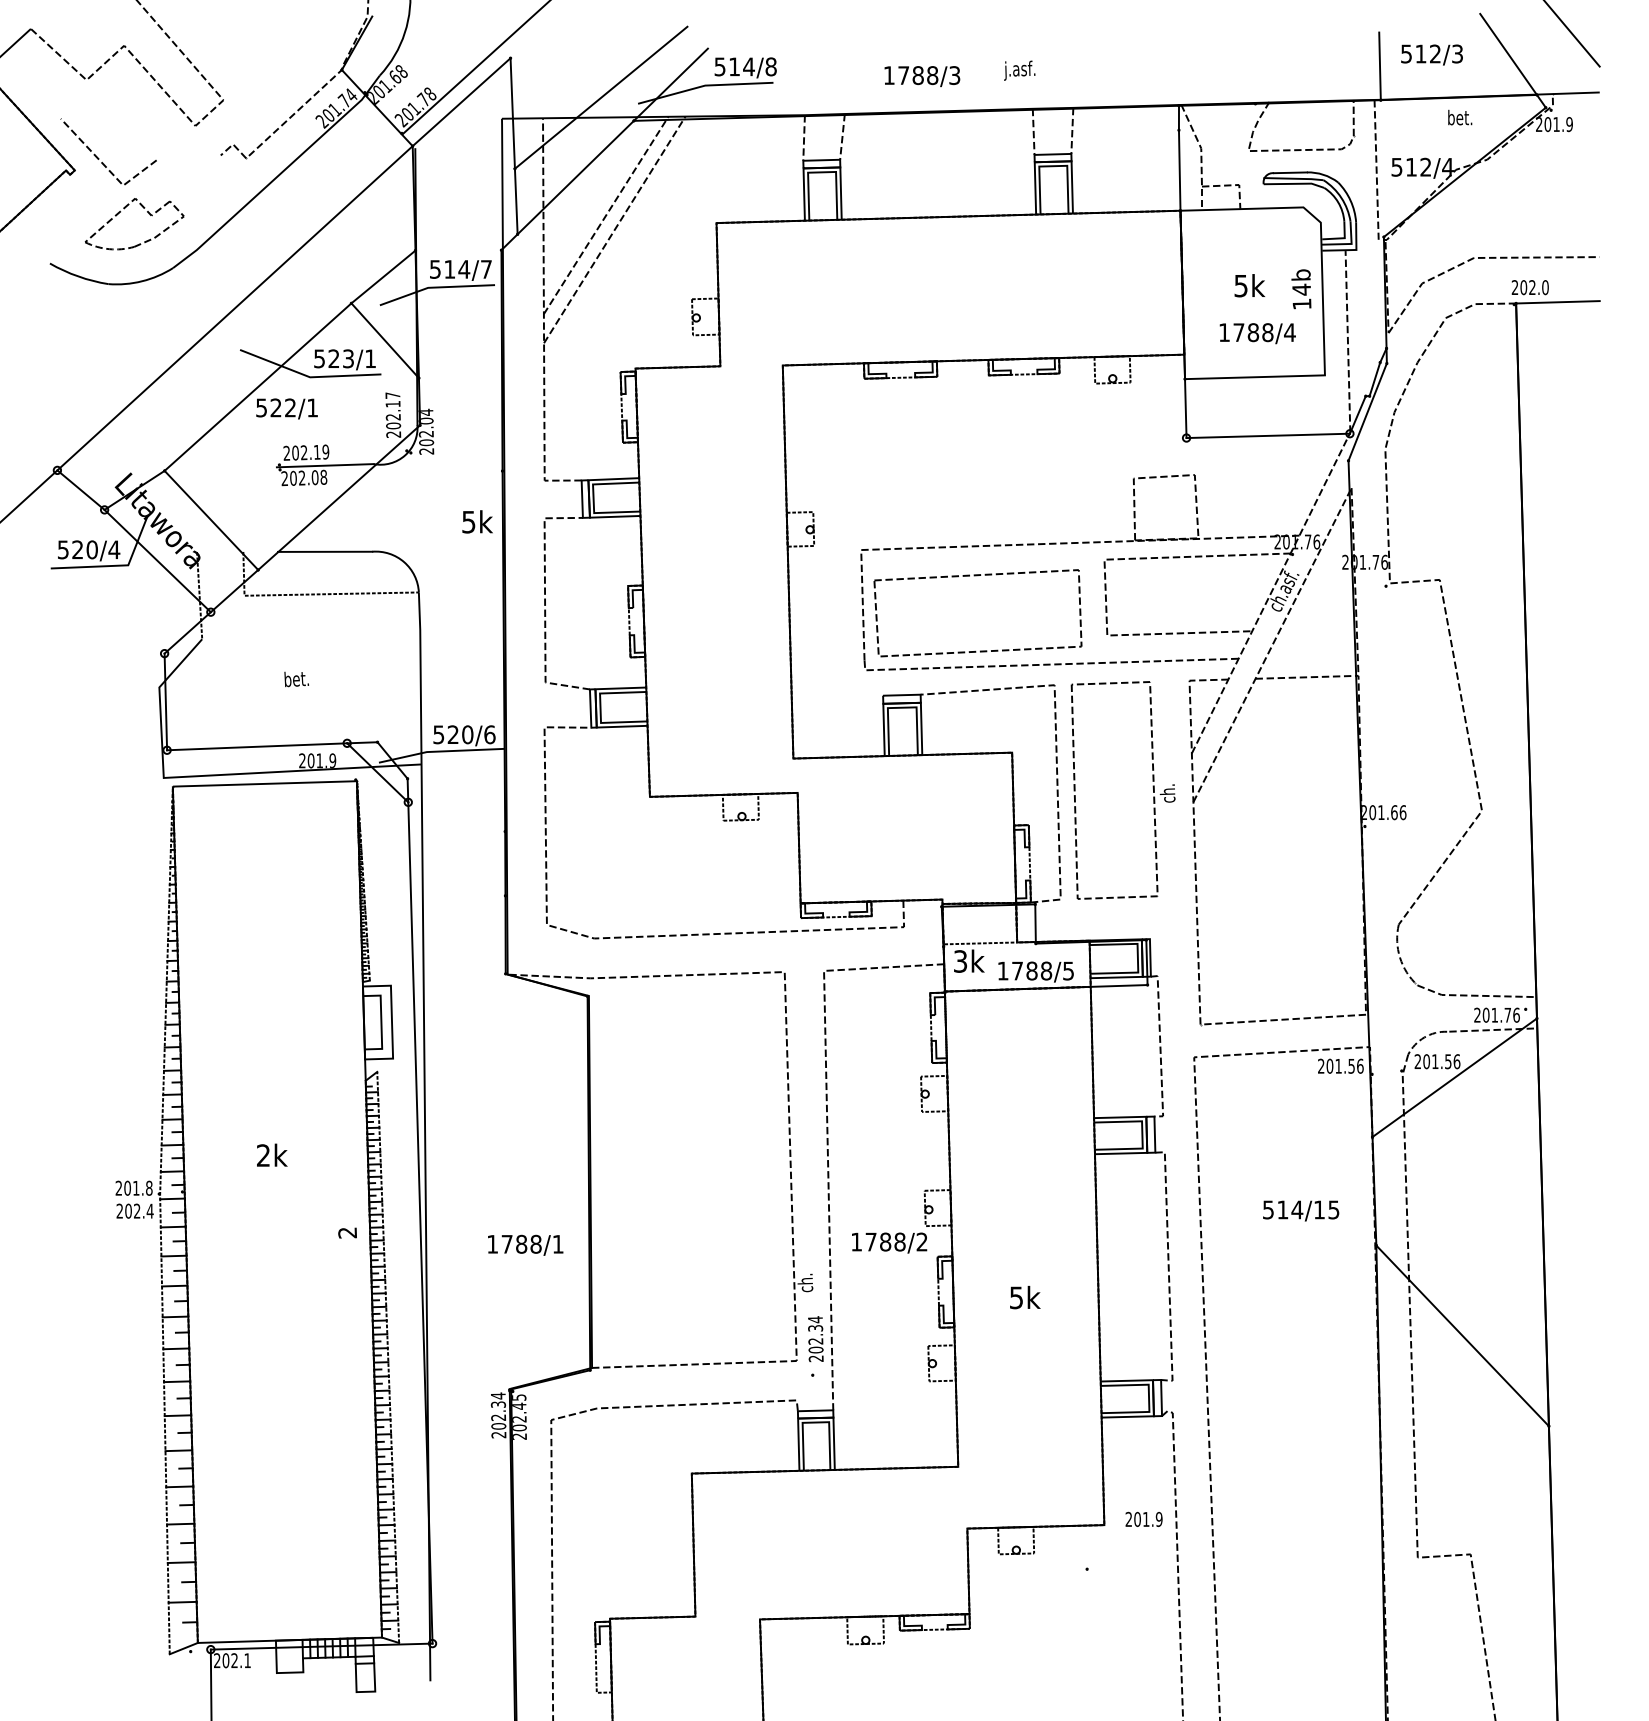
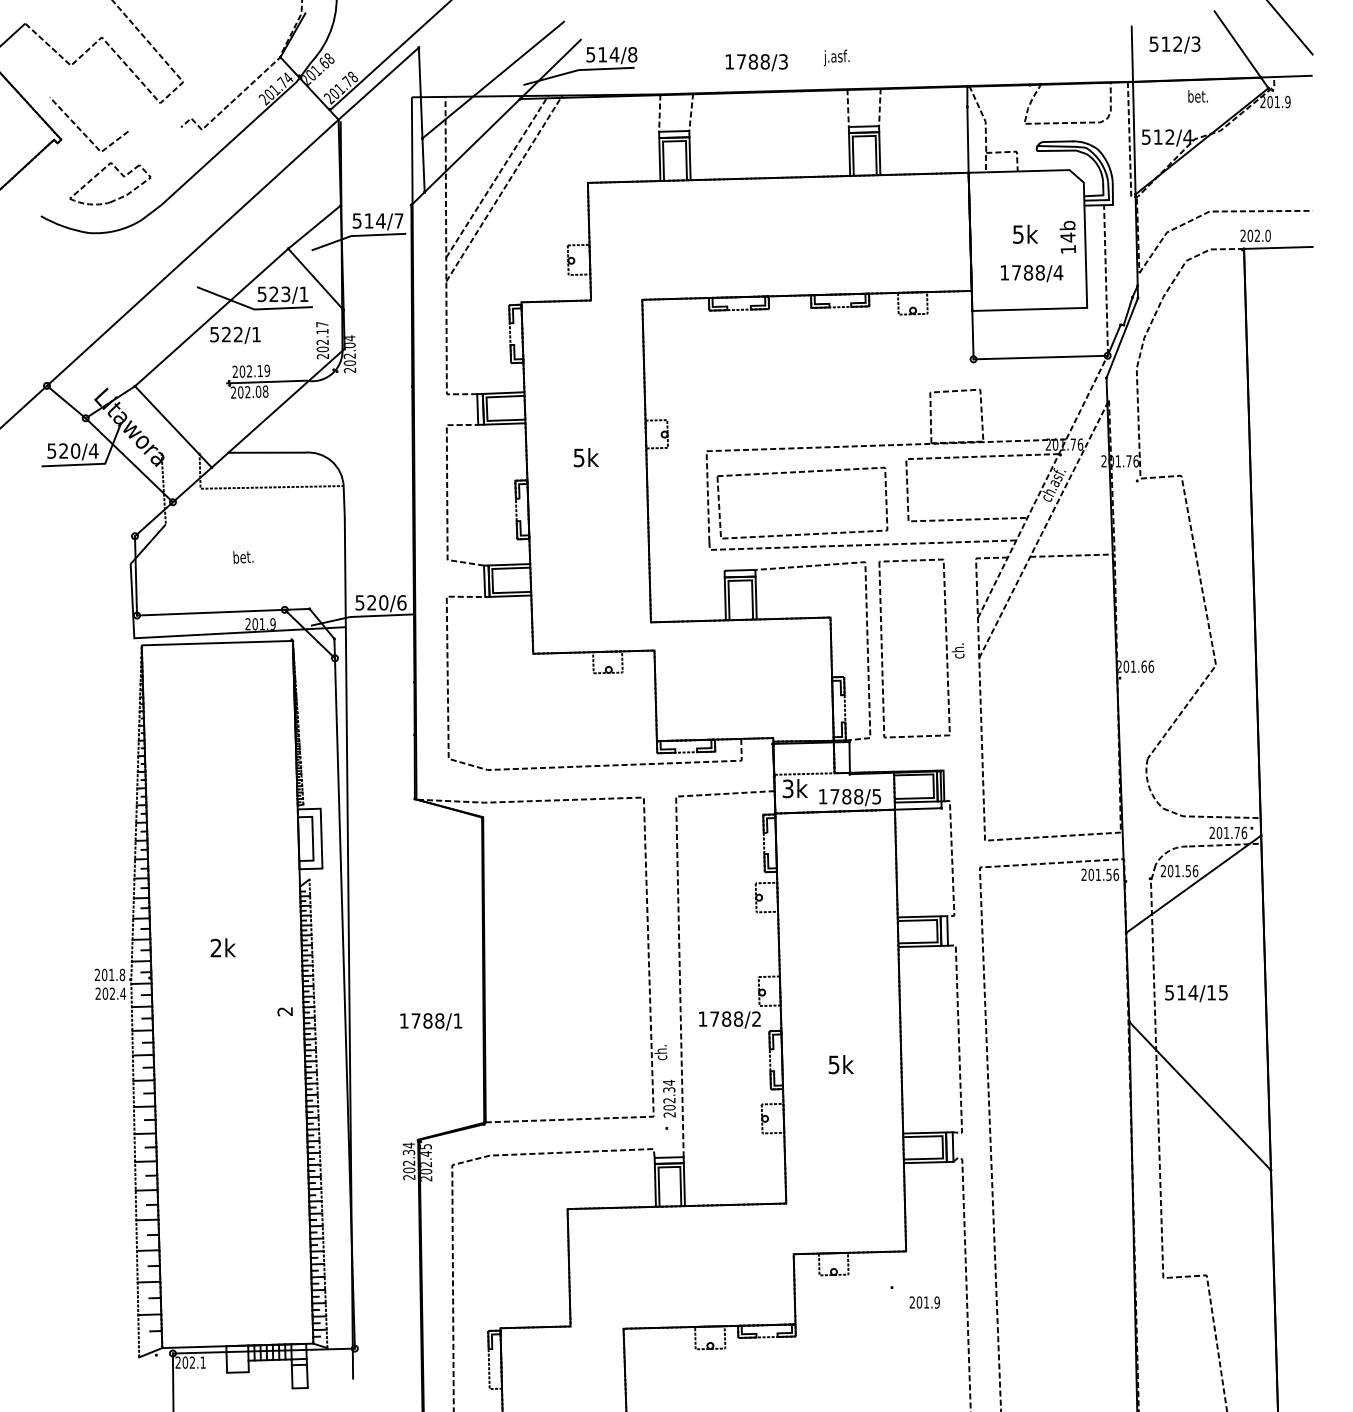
line: (1381, 168) -> (1133, 138), added
text: (477, 521) -> (586, 457), moved
text: (1301, 1210) -> (1196, 993), moved
text: (1143, 1518) -> (924, 1301), moved

